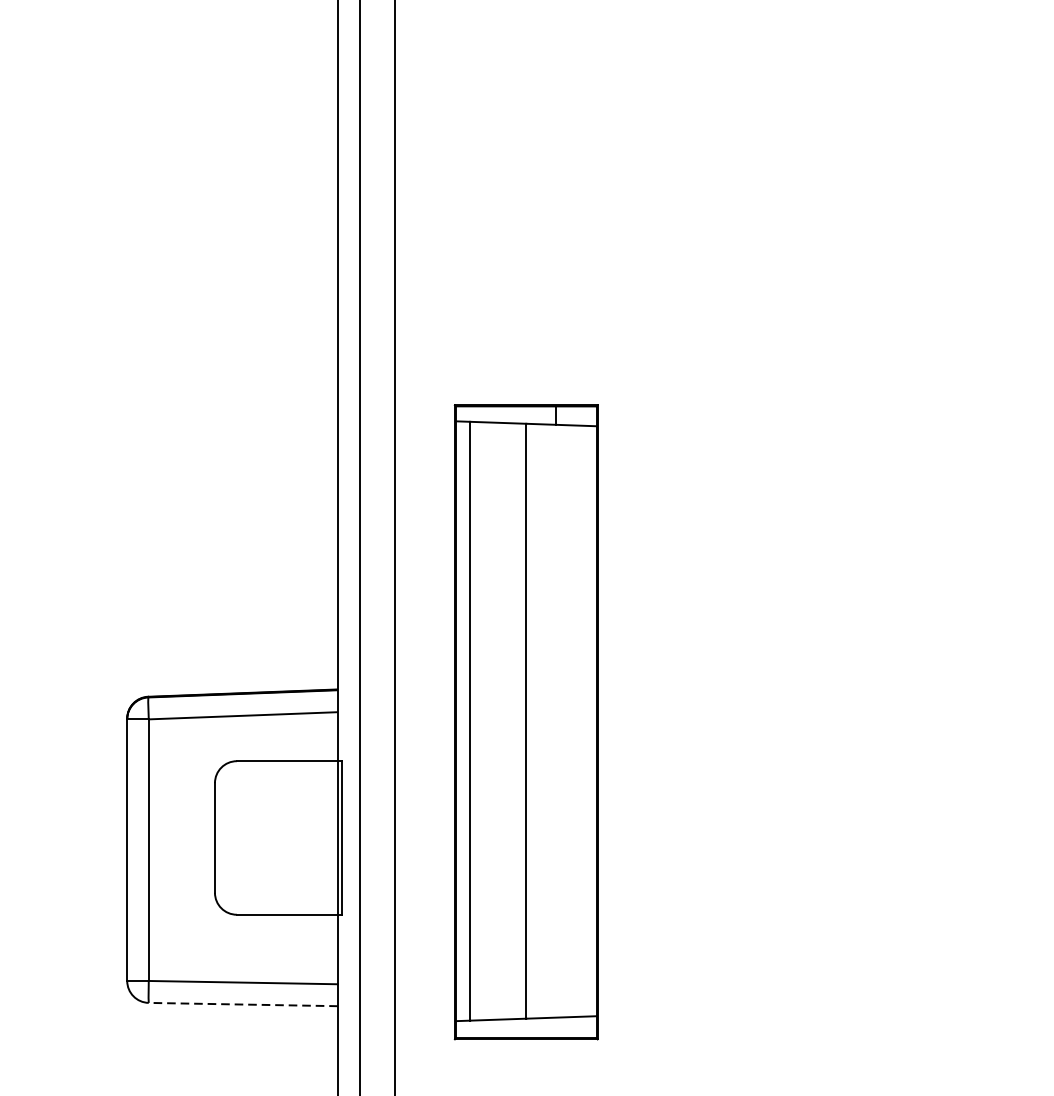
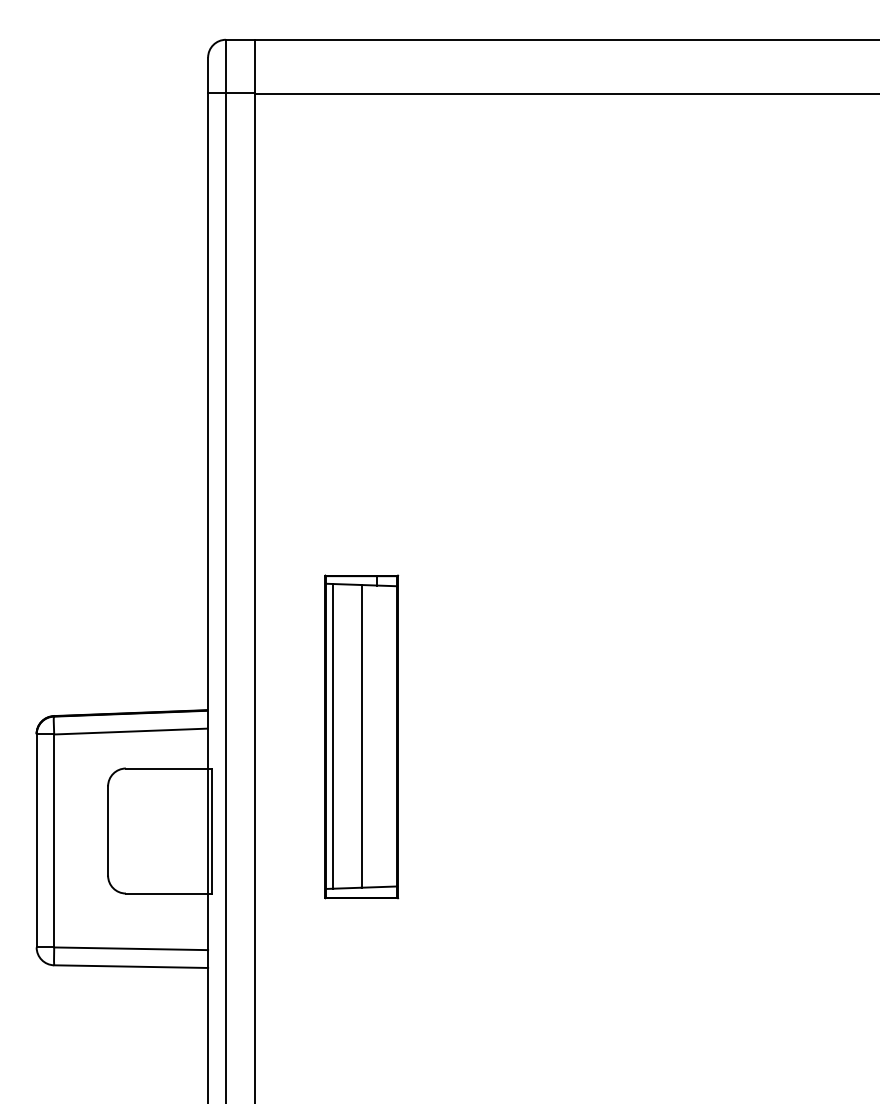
part: (526, 721) -> (361, 736), size x0.62
line: (243, 1004) -> (131, 966), dashed -> solid

